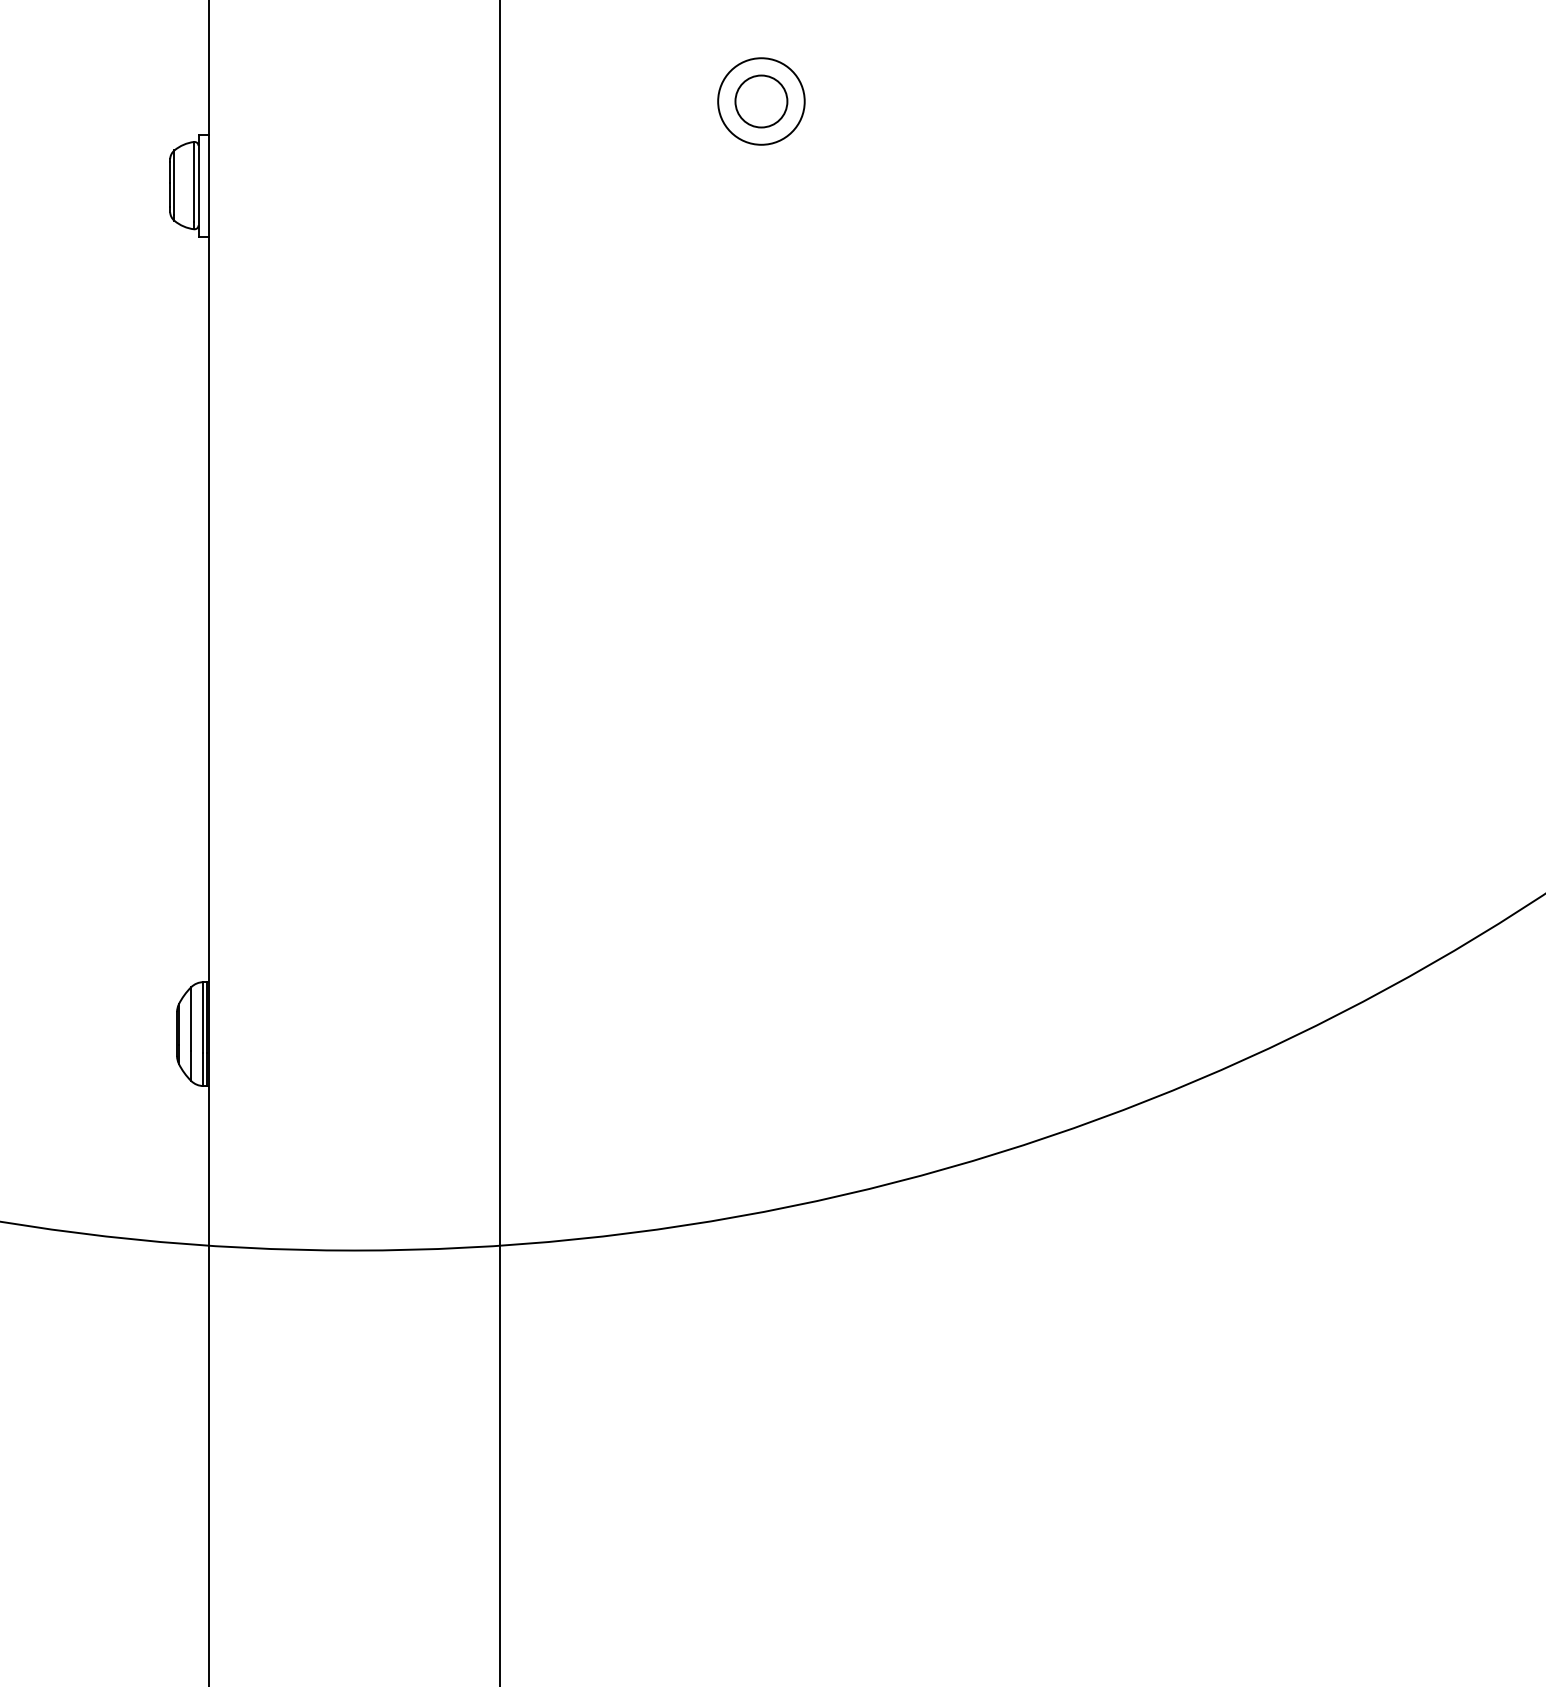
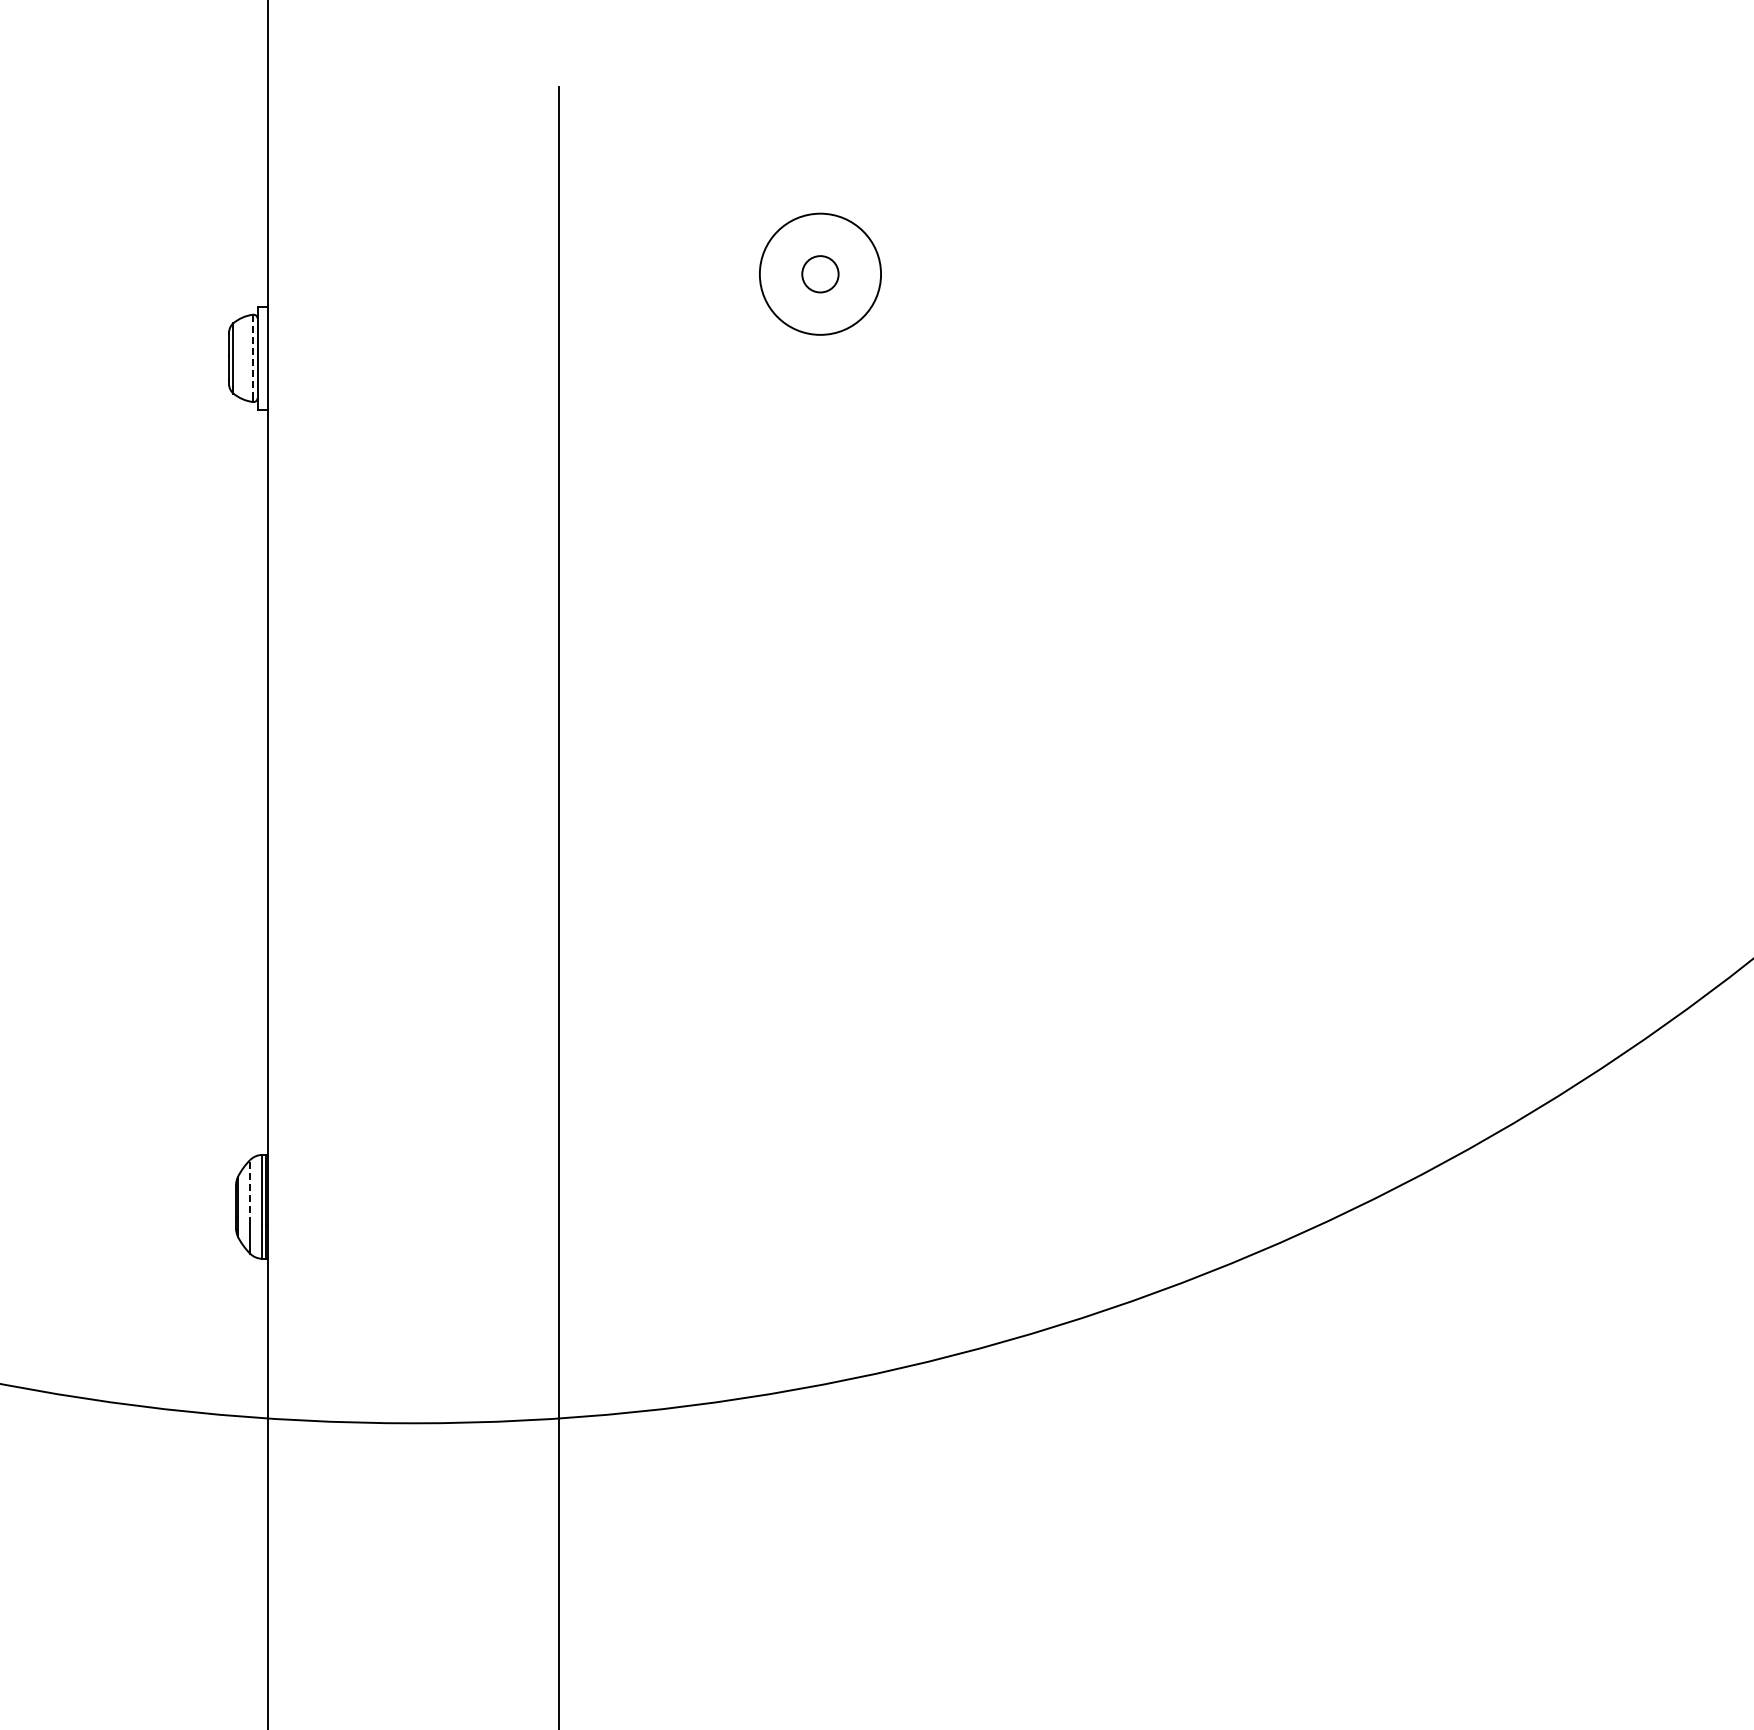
circle: (761, 101) -> (820, 274), size x0.7
circle: (761, 101) -> (820, 274), size x1.4
line: (194, 181) -> (253, 354), solid -> dashed
line: (191, 1018) -> (250, 1191), solid -> dashed

